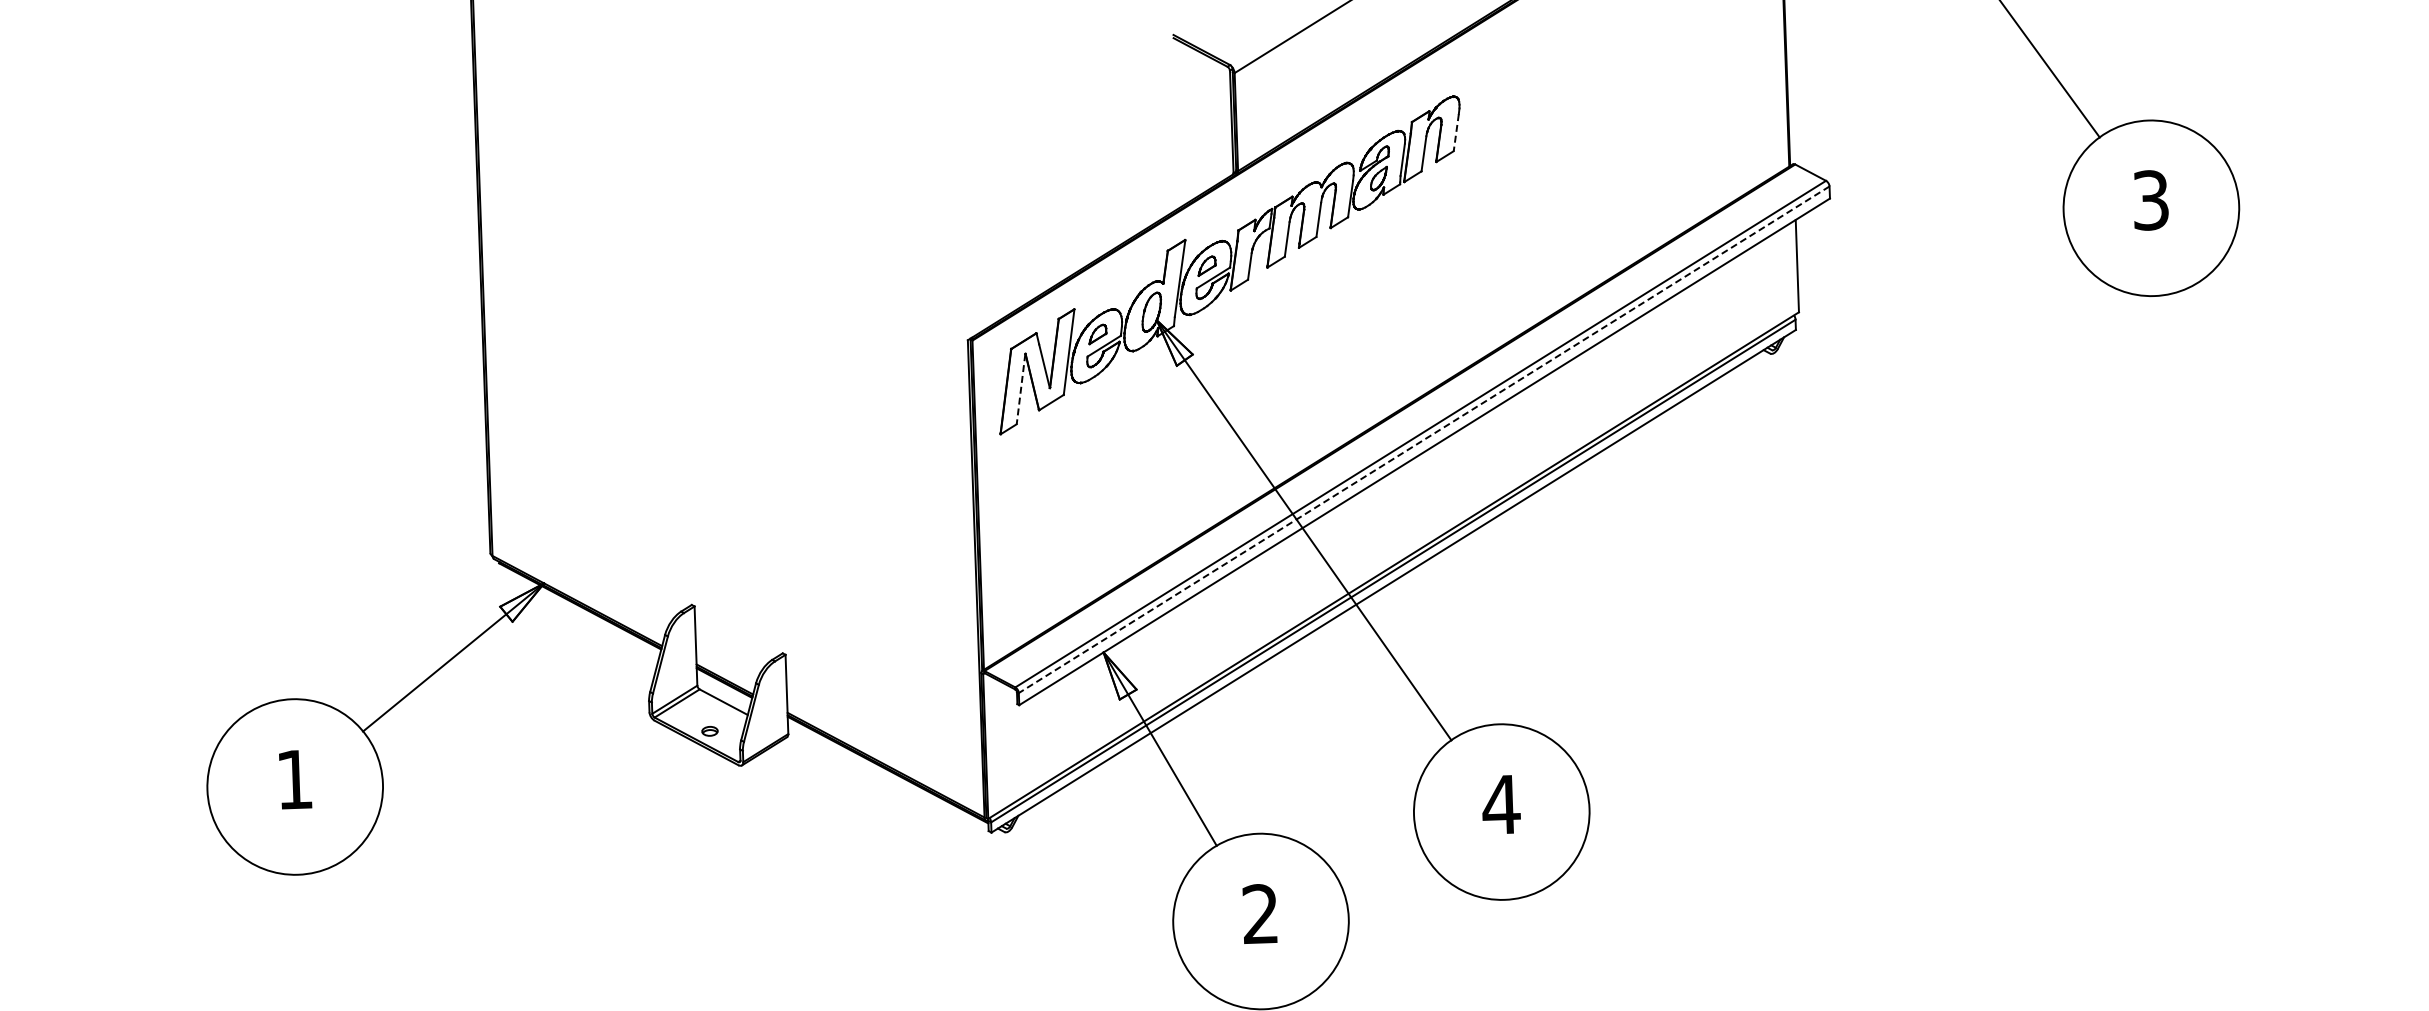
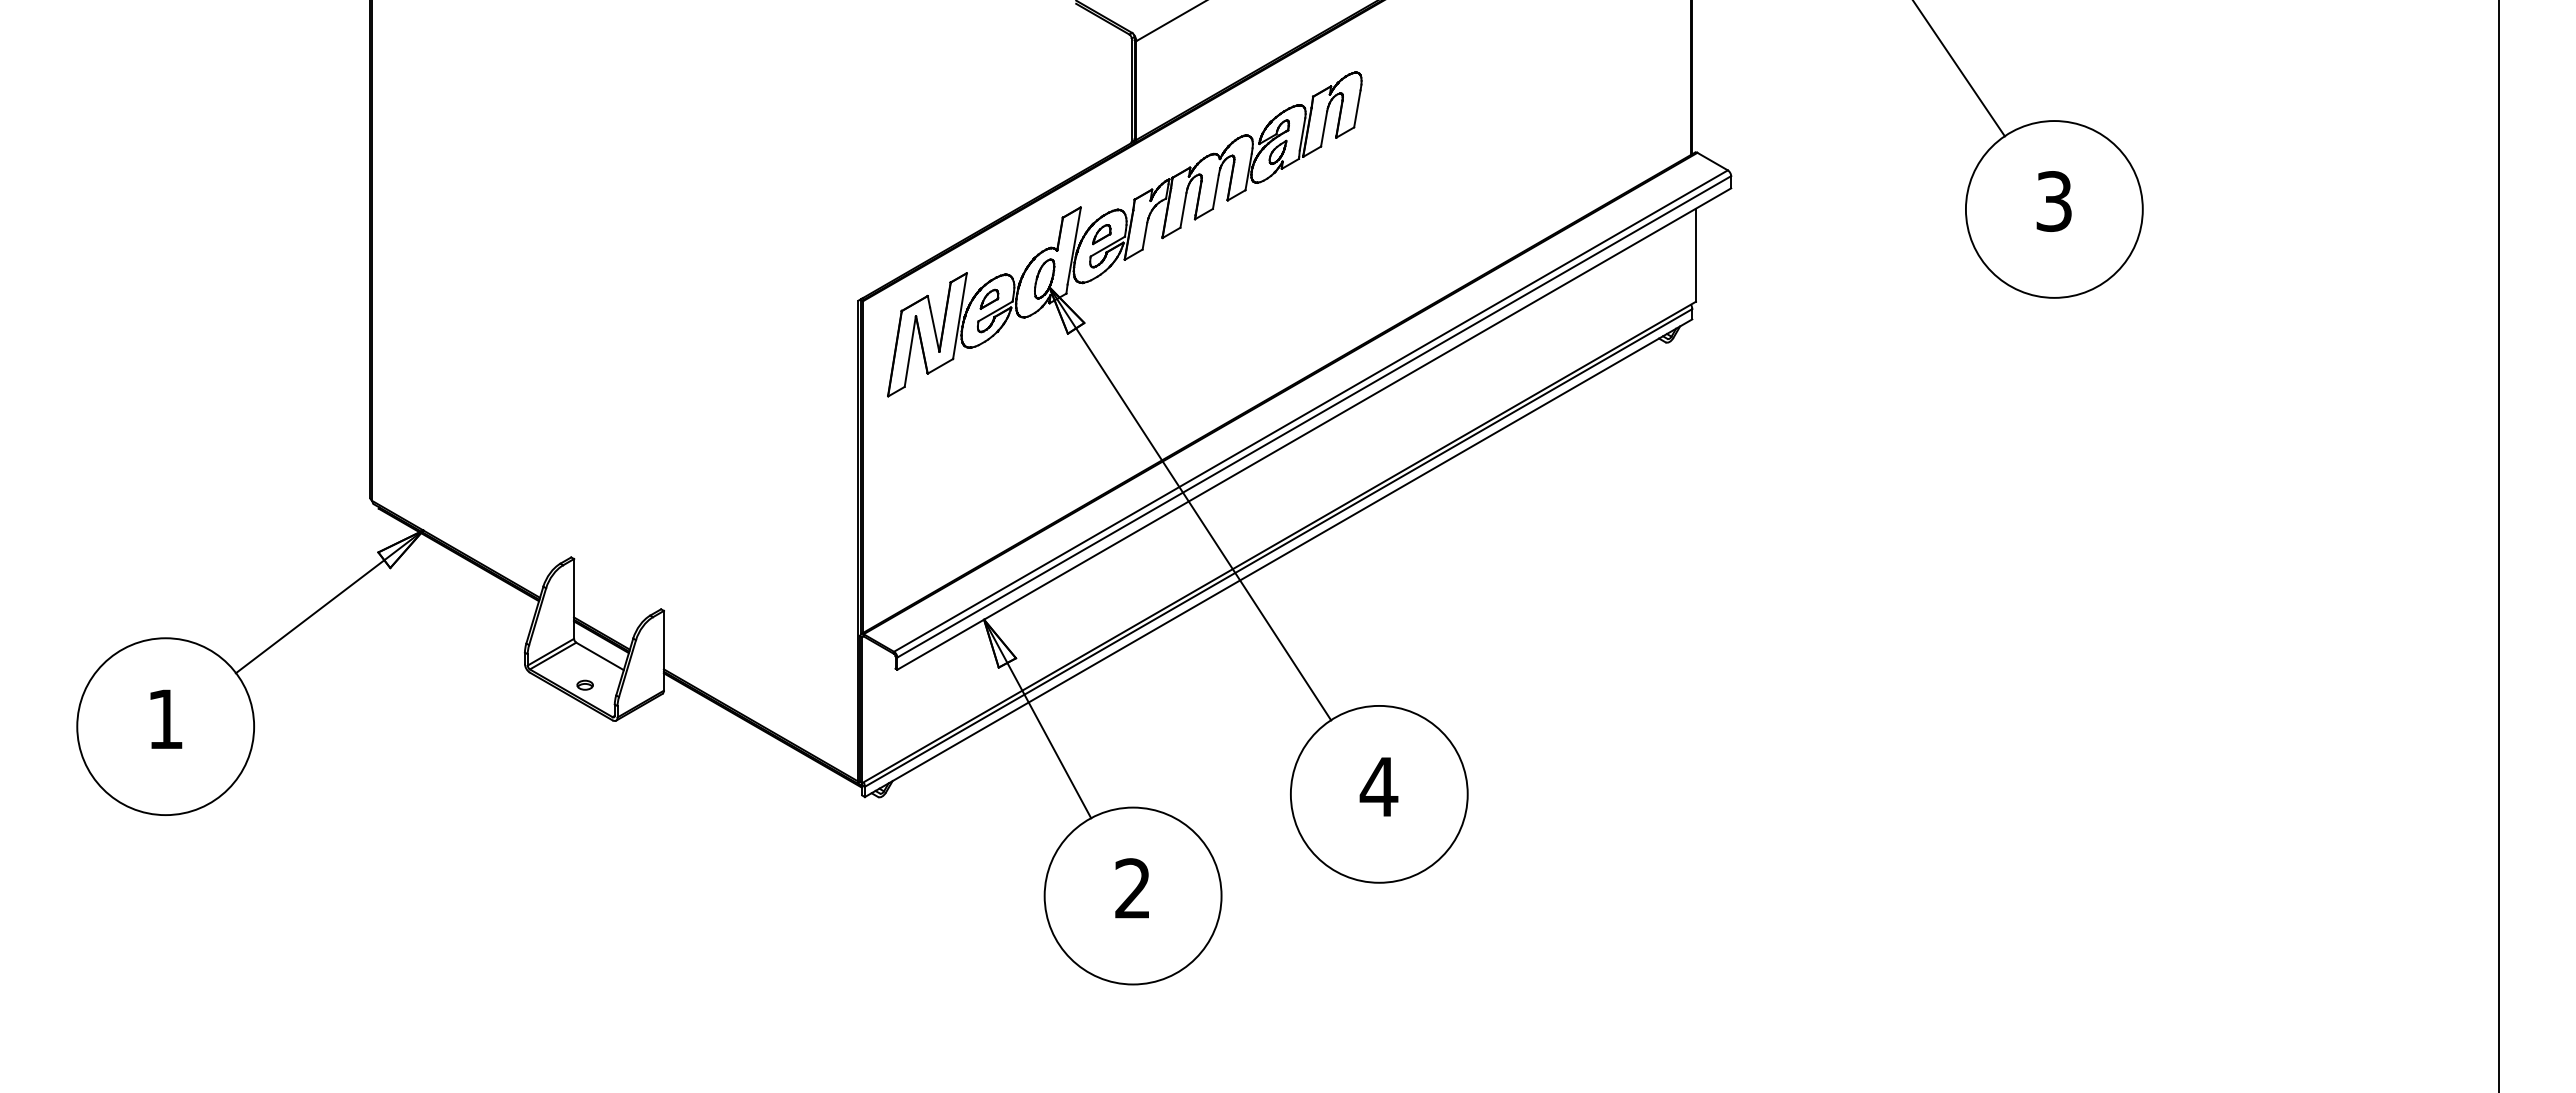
line: (1456, 132) -> (1357, 108), dashed -> solid
line: (1021, 388) -> (910, 351), dashed -> solid
line: (1423, 440) -> (1313, 417), dashed -> solid

